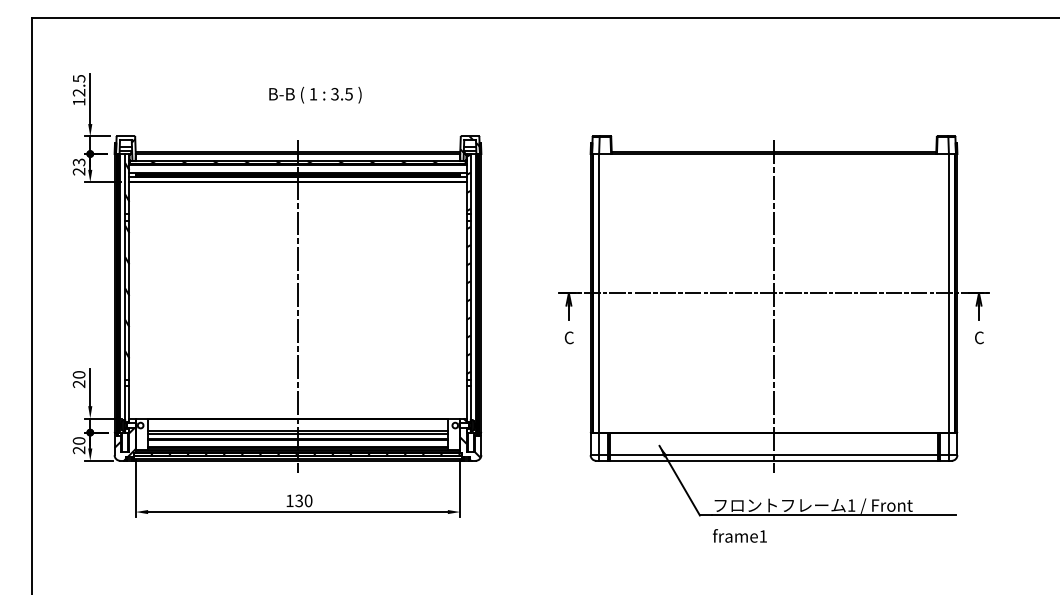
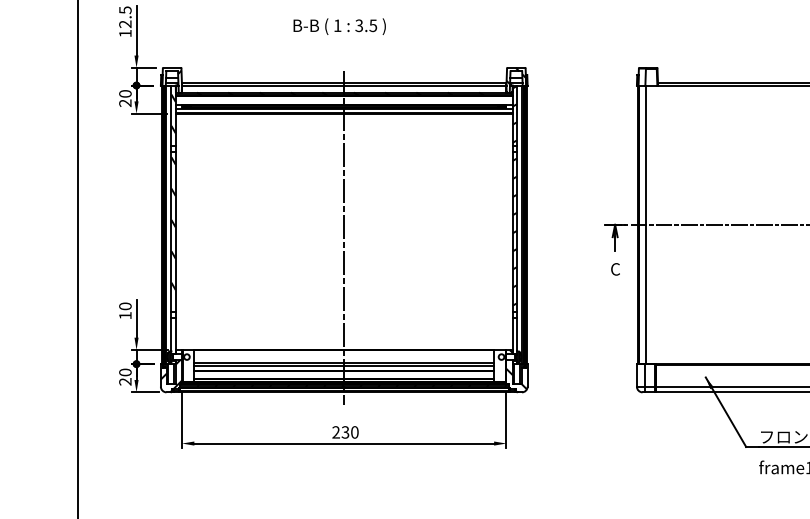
text: (315, 94) -> (339, 26), moved
text: (79, 162) -> (125, 94), 23 -> 20
text: (78, 384) -> (124, 316), 20 -> 10
text: (289, 500) -> (335, 432), 130 -> 230

